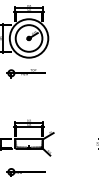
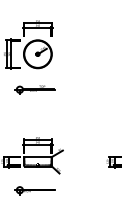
circle: (28, 38) -> (37, 54), size x0.71

